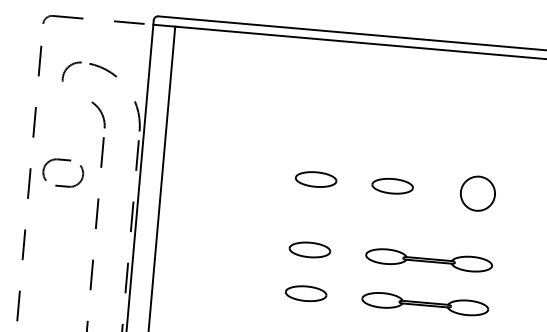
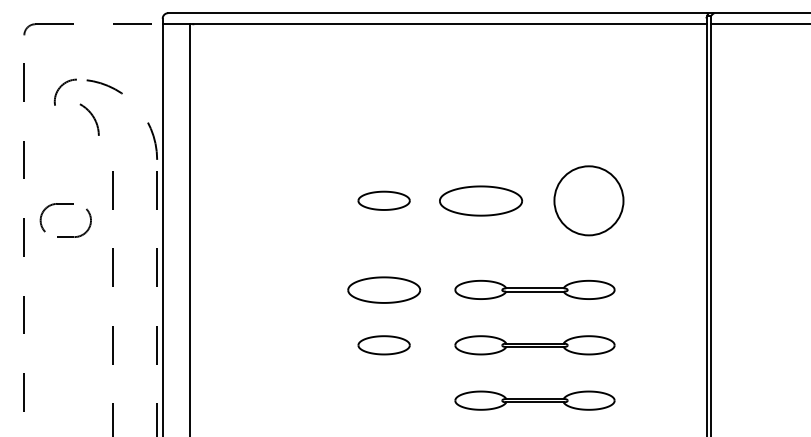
arc: (100, 113) -> (92, 117), moved
part: (392, 185) -> (480, 200), size x1.6
circle: (477, 193) -> (588, 200), size x1.6
part: (309, 249) -> (383, 289), size x1.4

